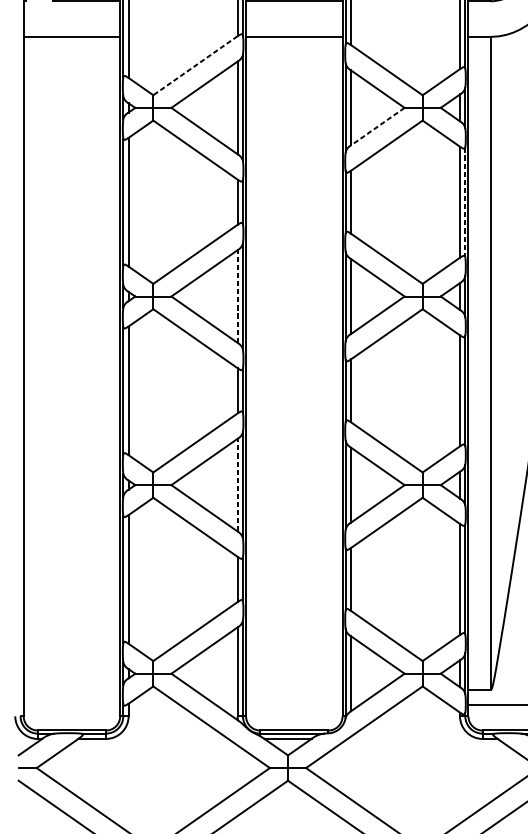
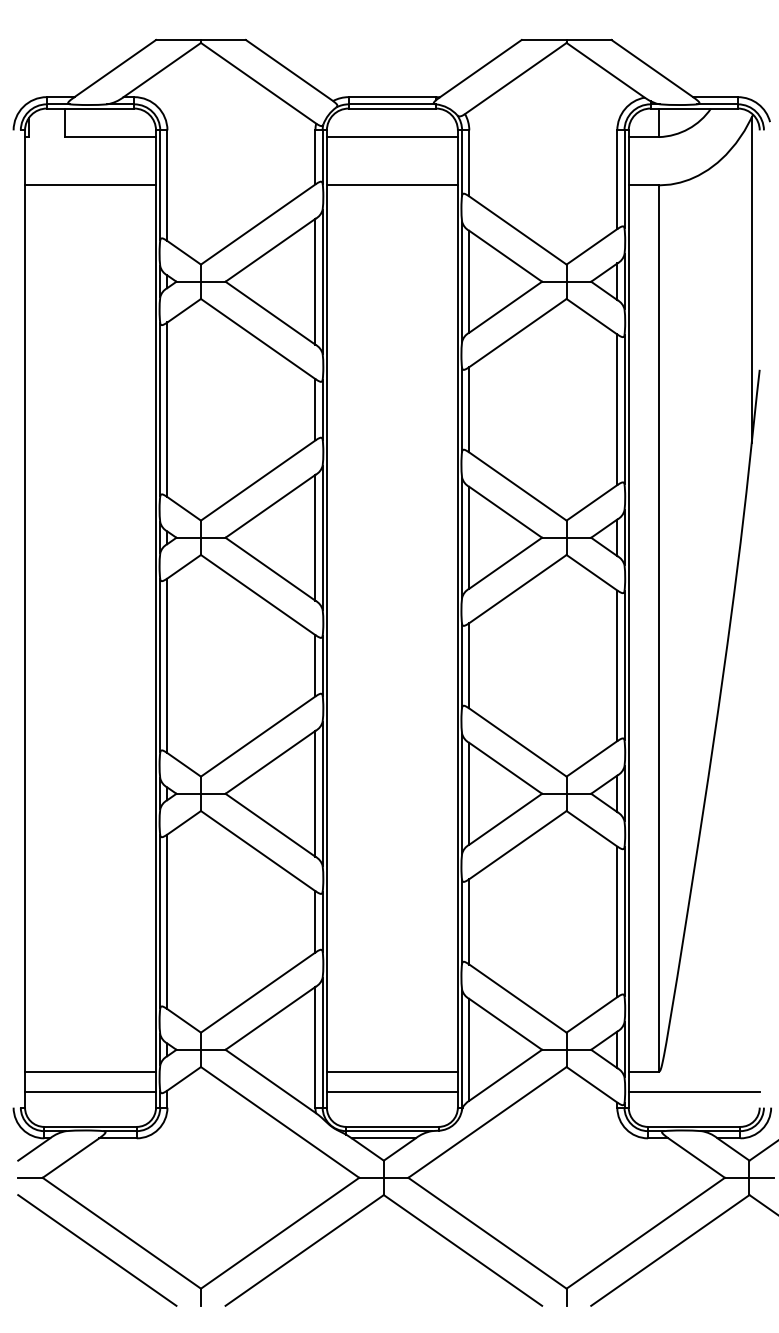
line: (195, 65) -> (258, 224), dashed -> solid
line: (377, 126) -> (505, 307), dashed -> solid
line: (465, 202) -> (624, 410), dashed -> solid
line: (237, 296) -> (315, 537), dashed -> solid
line: (237, 484) -> (315, 793), dashed -> solid
line: (71, 689) -> (90, 1071), added
line: (293, 689) -> (391, 1071), added
line: (71, 705) -> (90, 1092), added
line: (293, 705) -> (391, 1092), added

